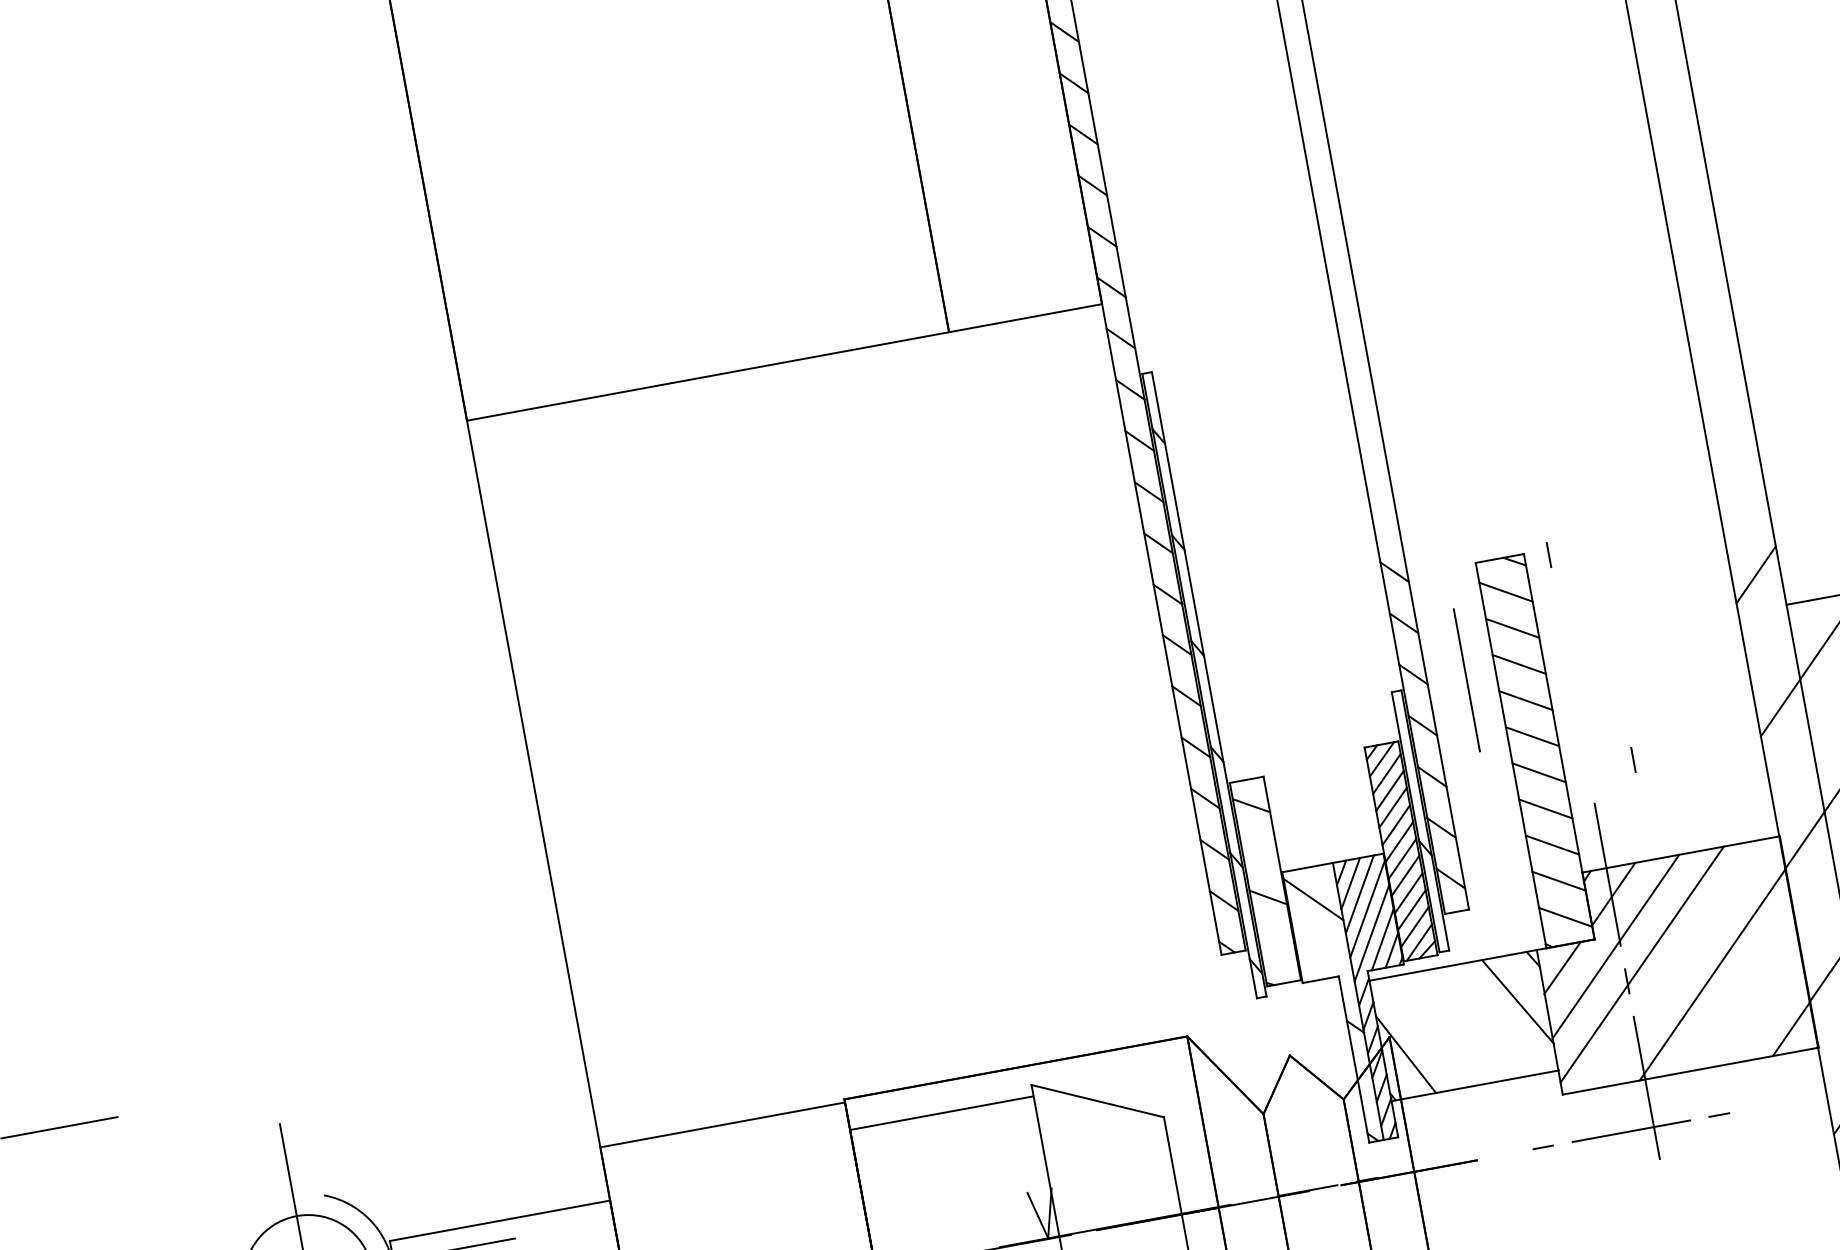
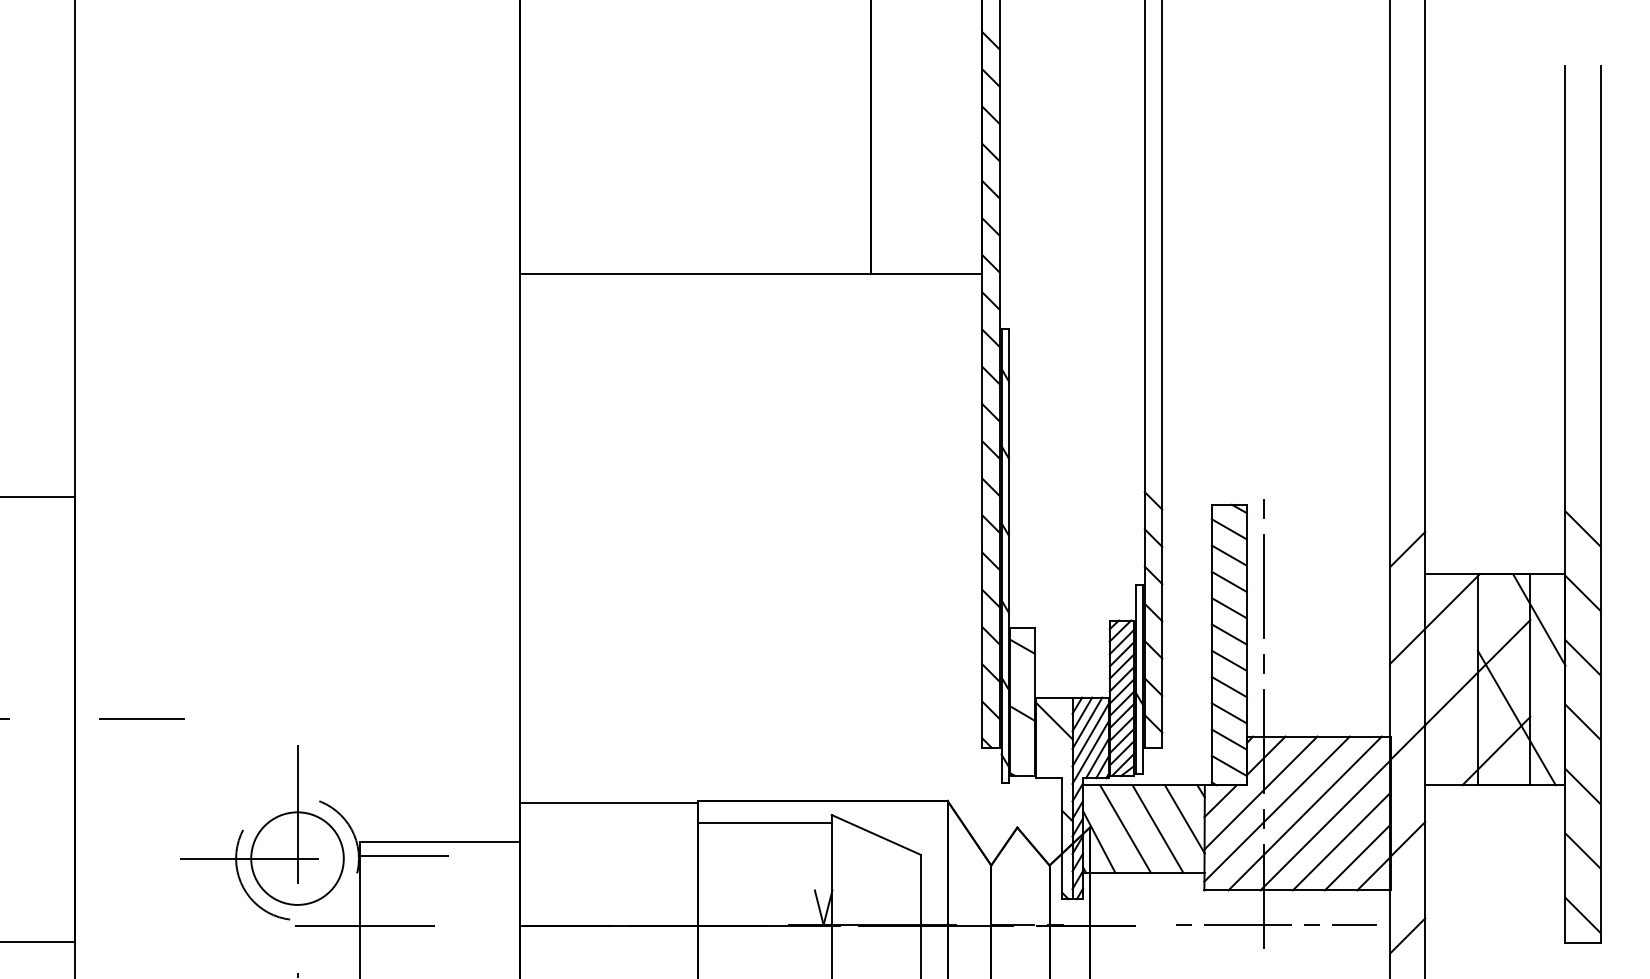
line: (1465, 680) -> (1263, 586), moved
line: (1632, 759) -> (1263, 663), moved
line: (1680, 963) -> (1304, 813), added
line: (1738, 992) -> (1341, 841), added
line: (1764, 1010) -> (1357, 857), added
line: (1482, 1021) -> (1157, 828), added
line: (1438, 1029) -> (1125, 828), added
line: (1777, 1103) -> (1354, 924), added

